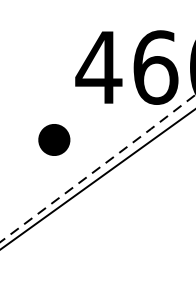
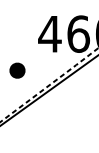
part: (54, 139) -> (17, 70), moved

